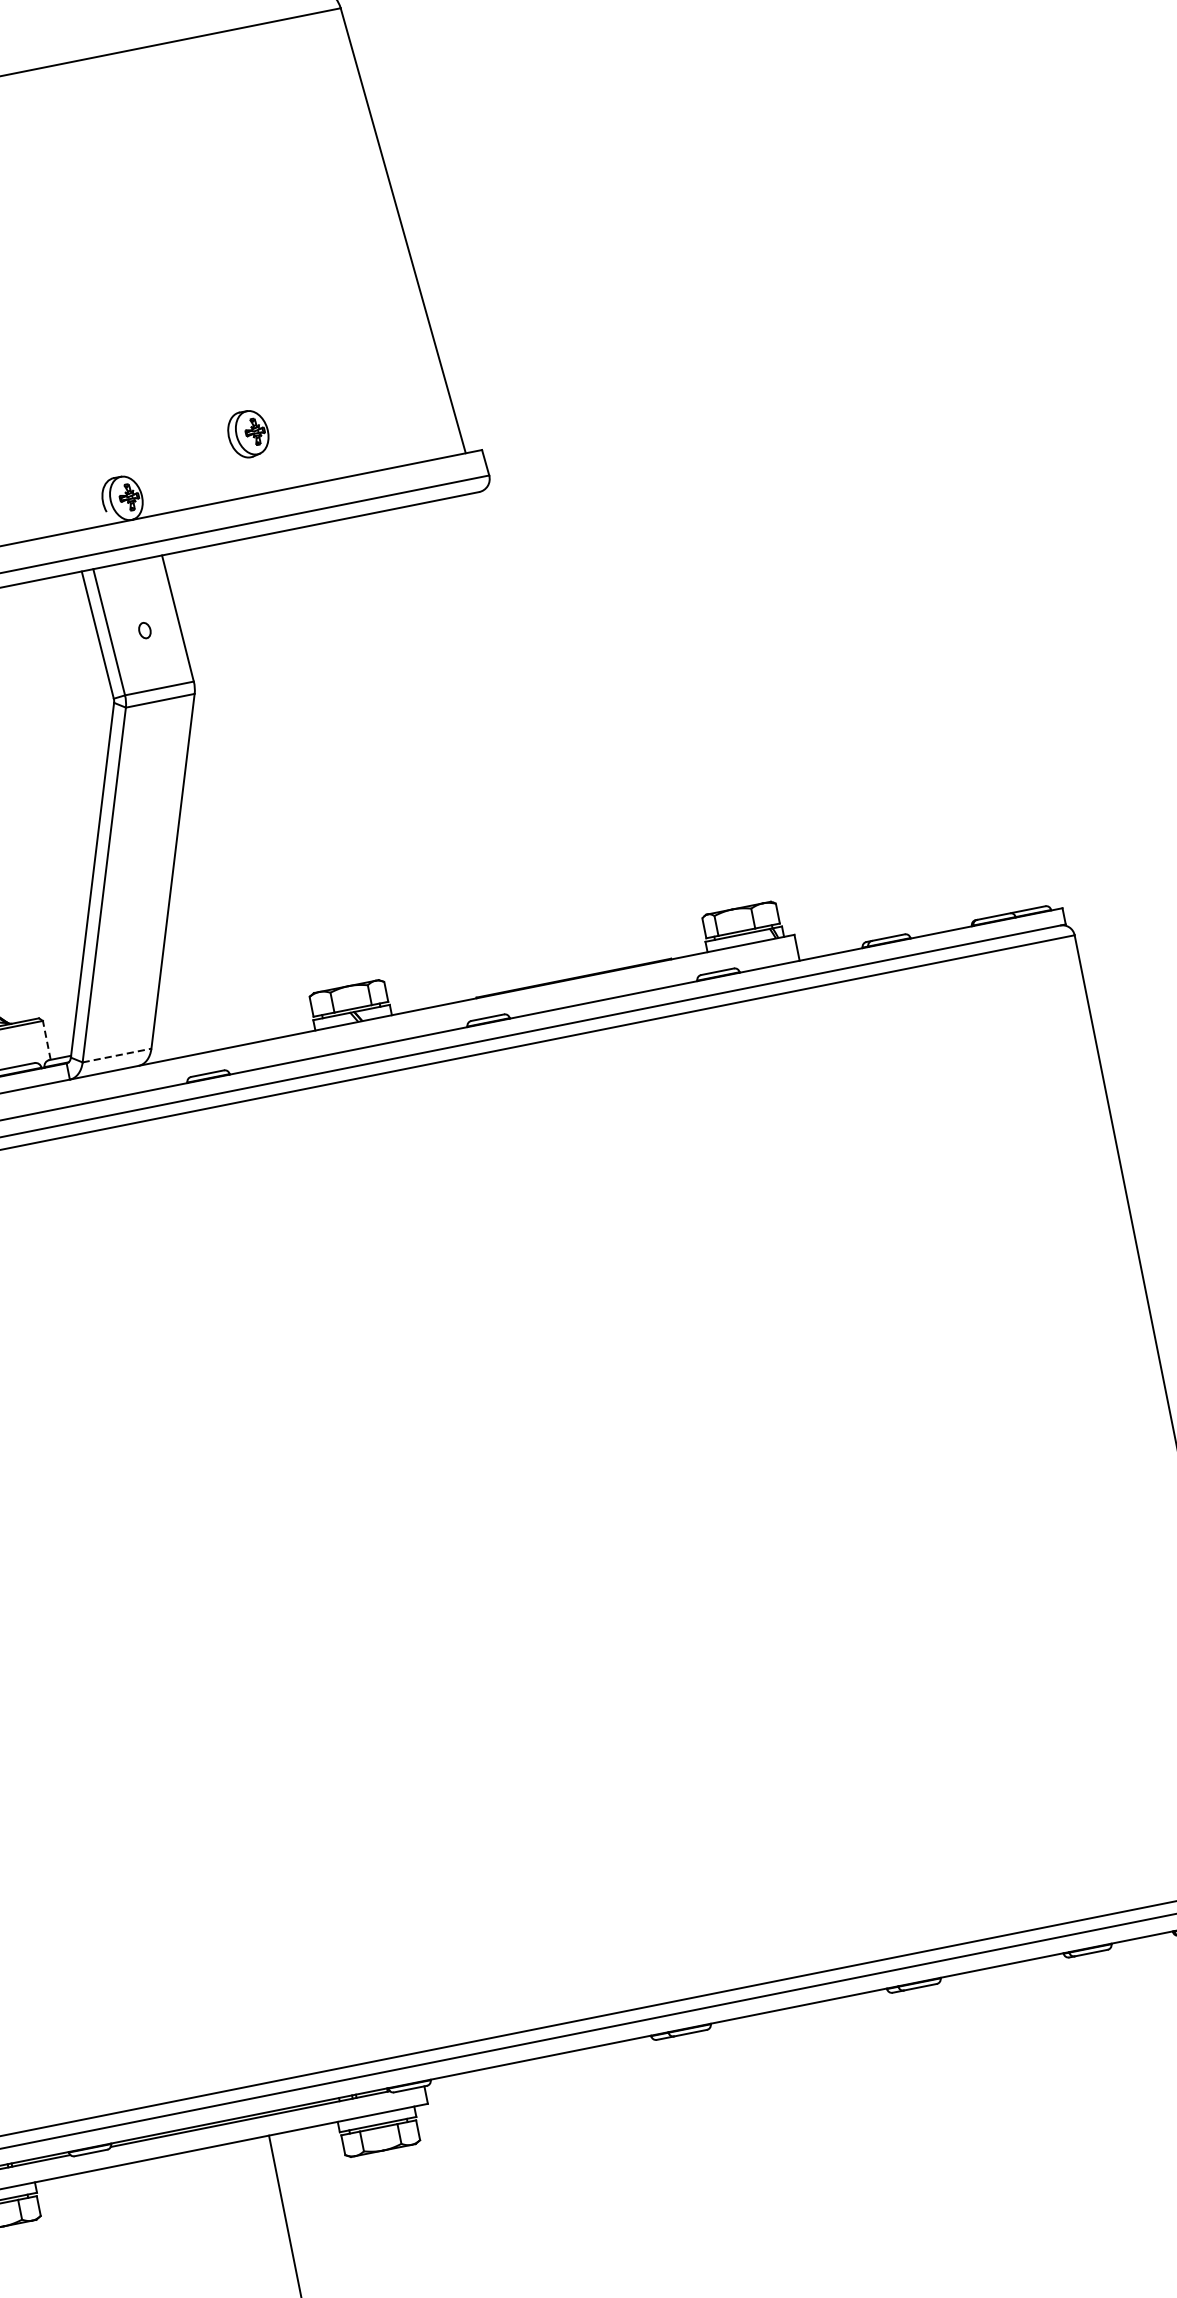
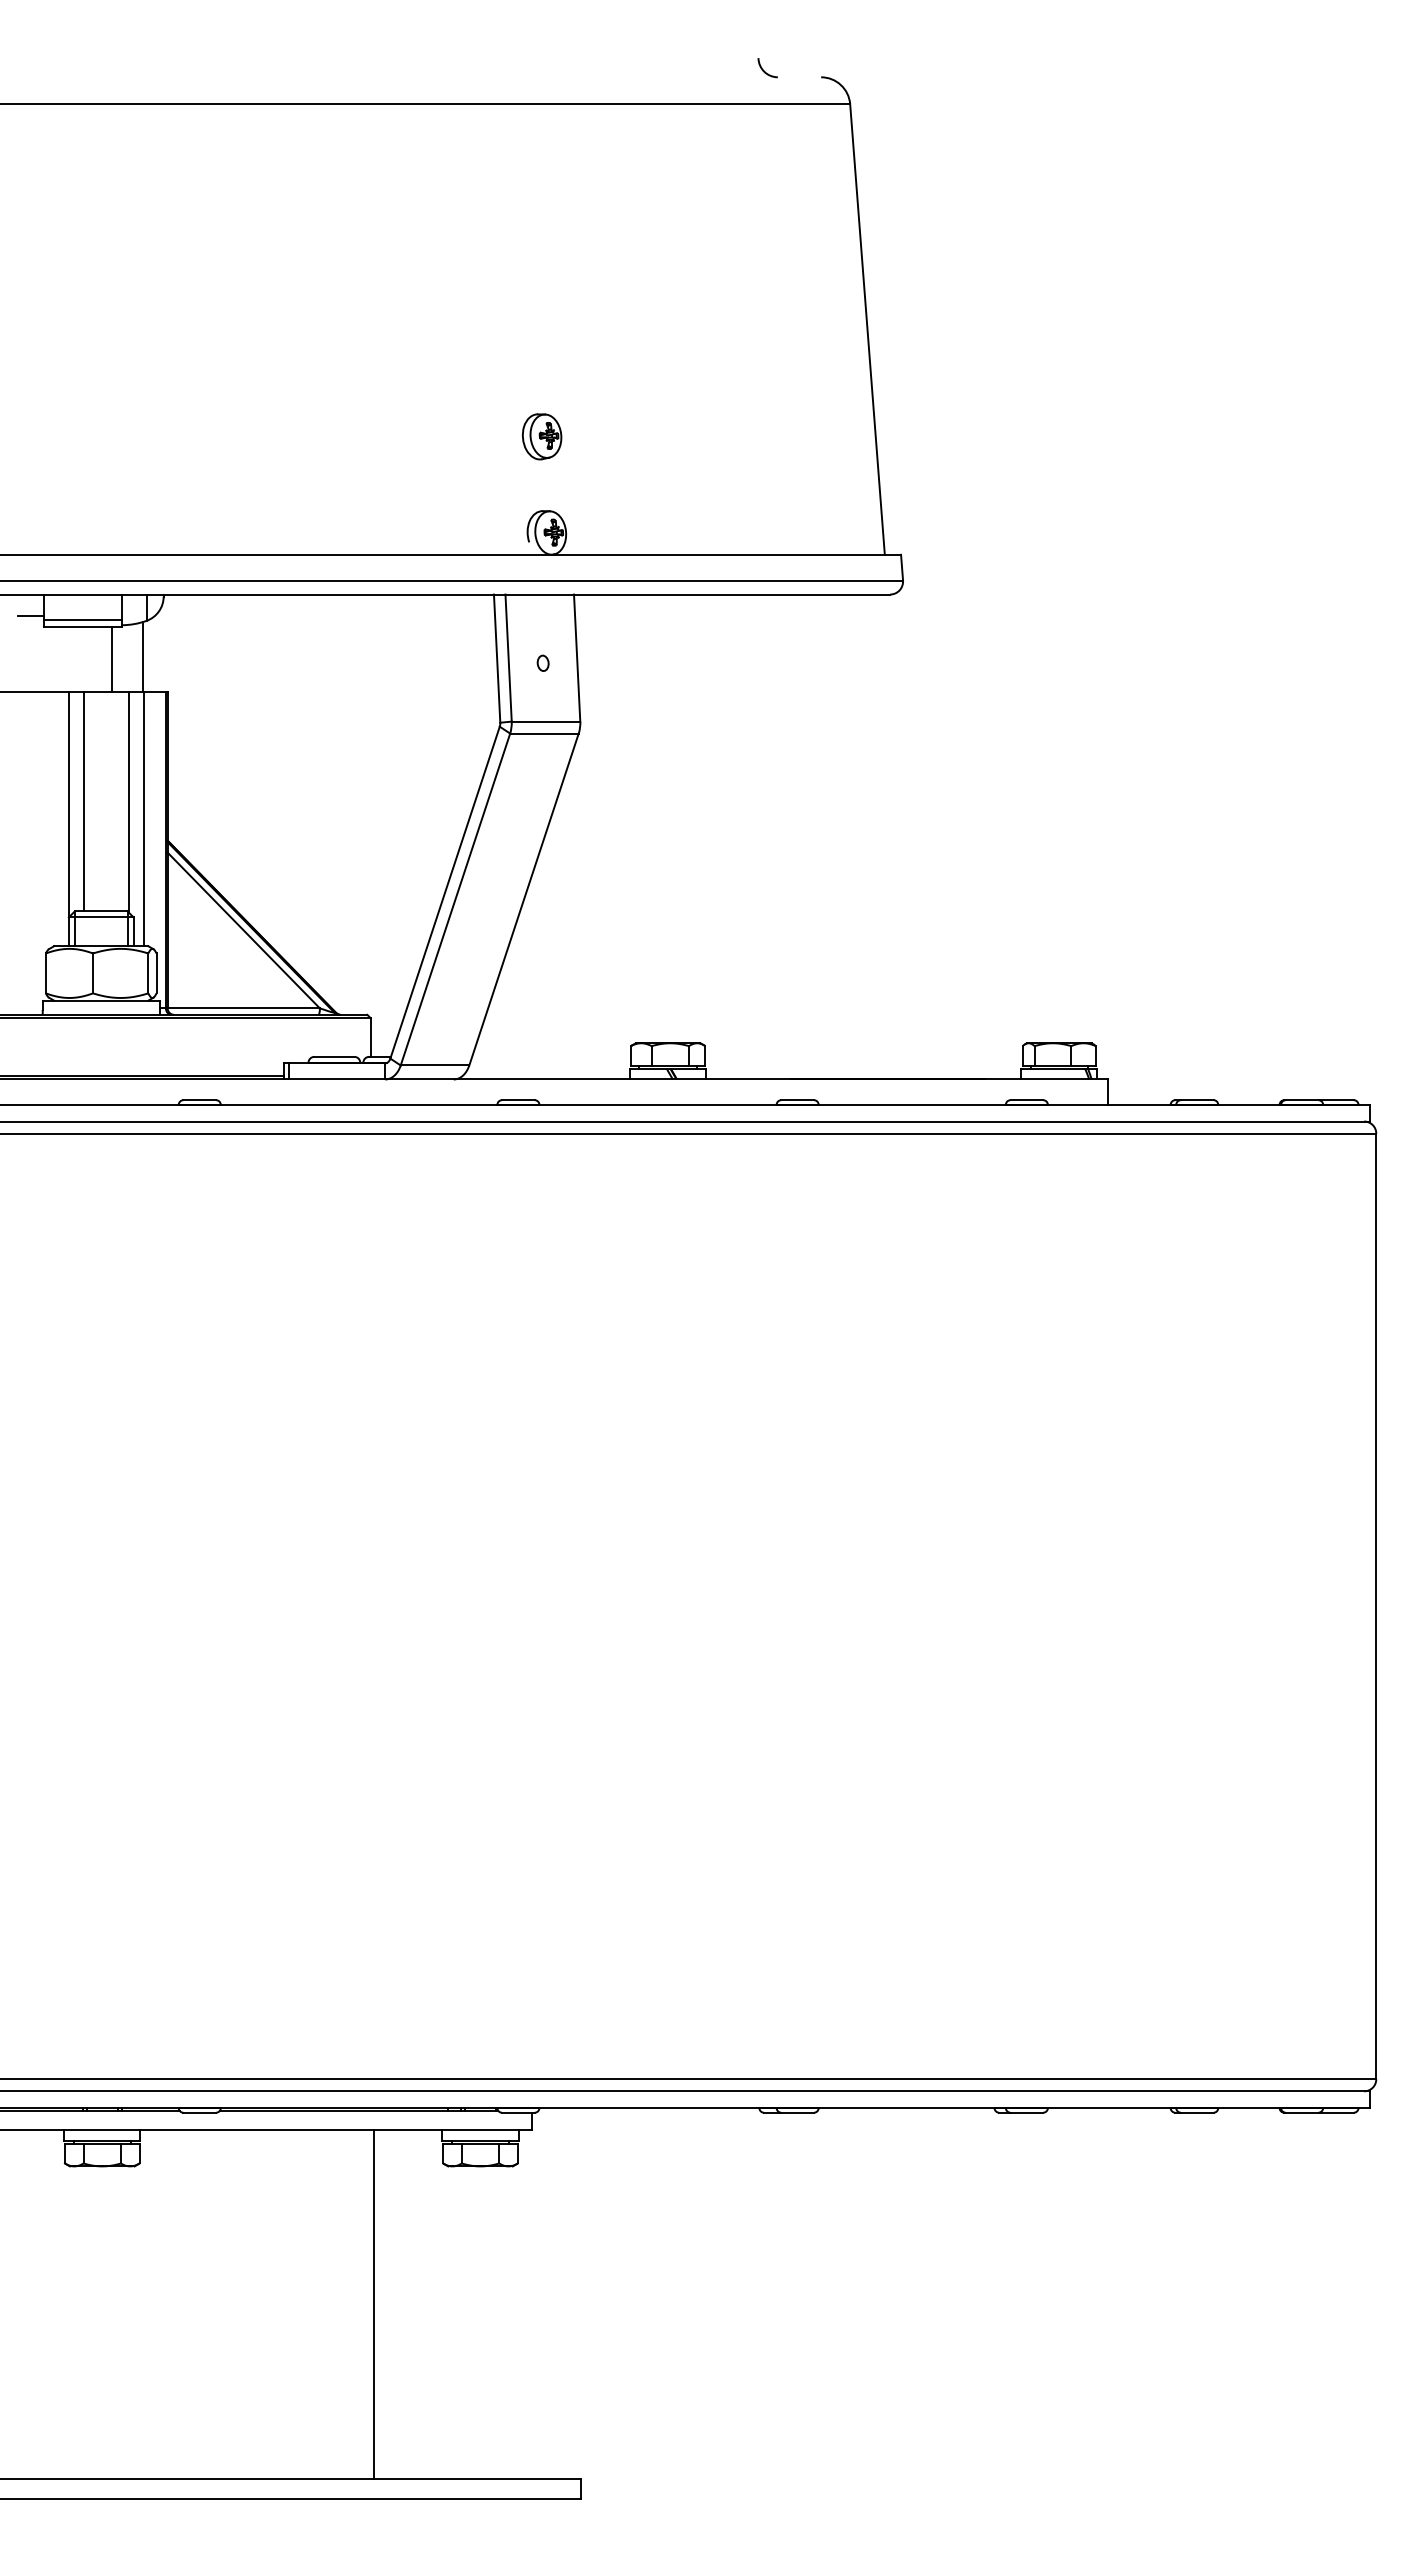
part: (247, 433) -> (541, 436), moved
line: (46, 1039) -> (370, 1036), dashed -> solid
line: (117, 1055) -> (435, 1065), dashed -> solid

